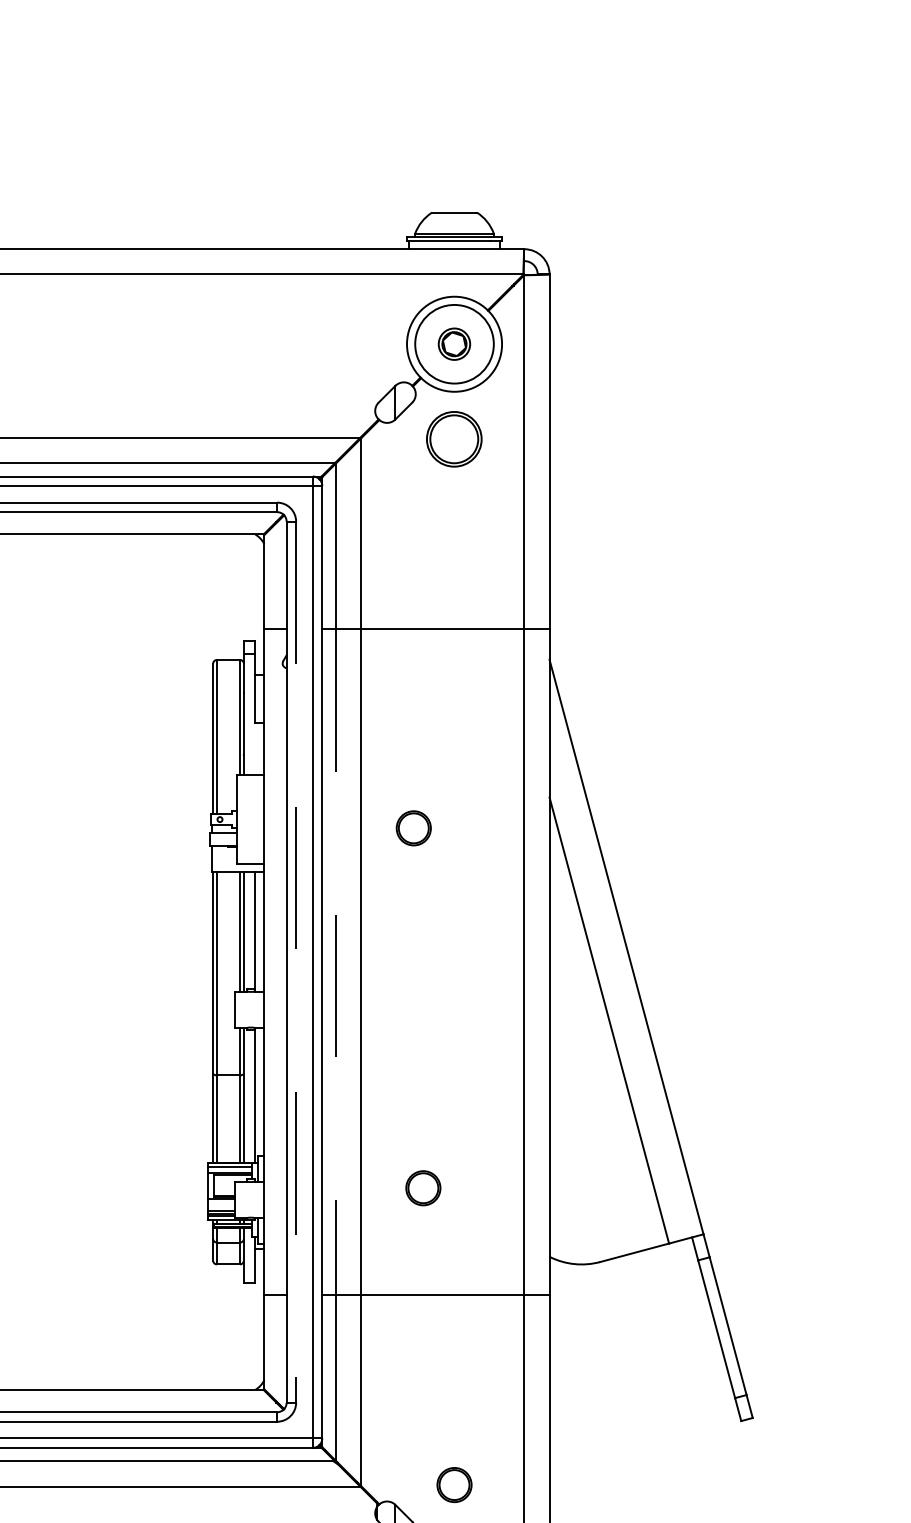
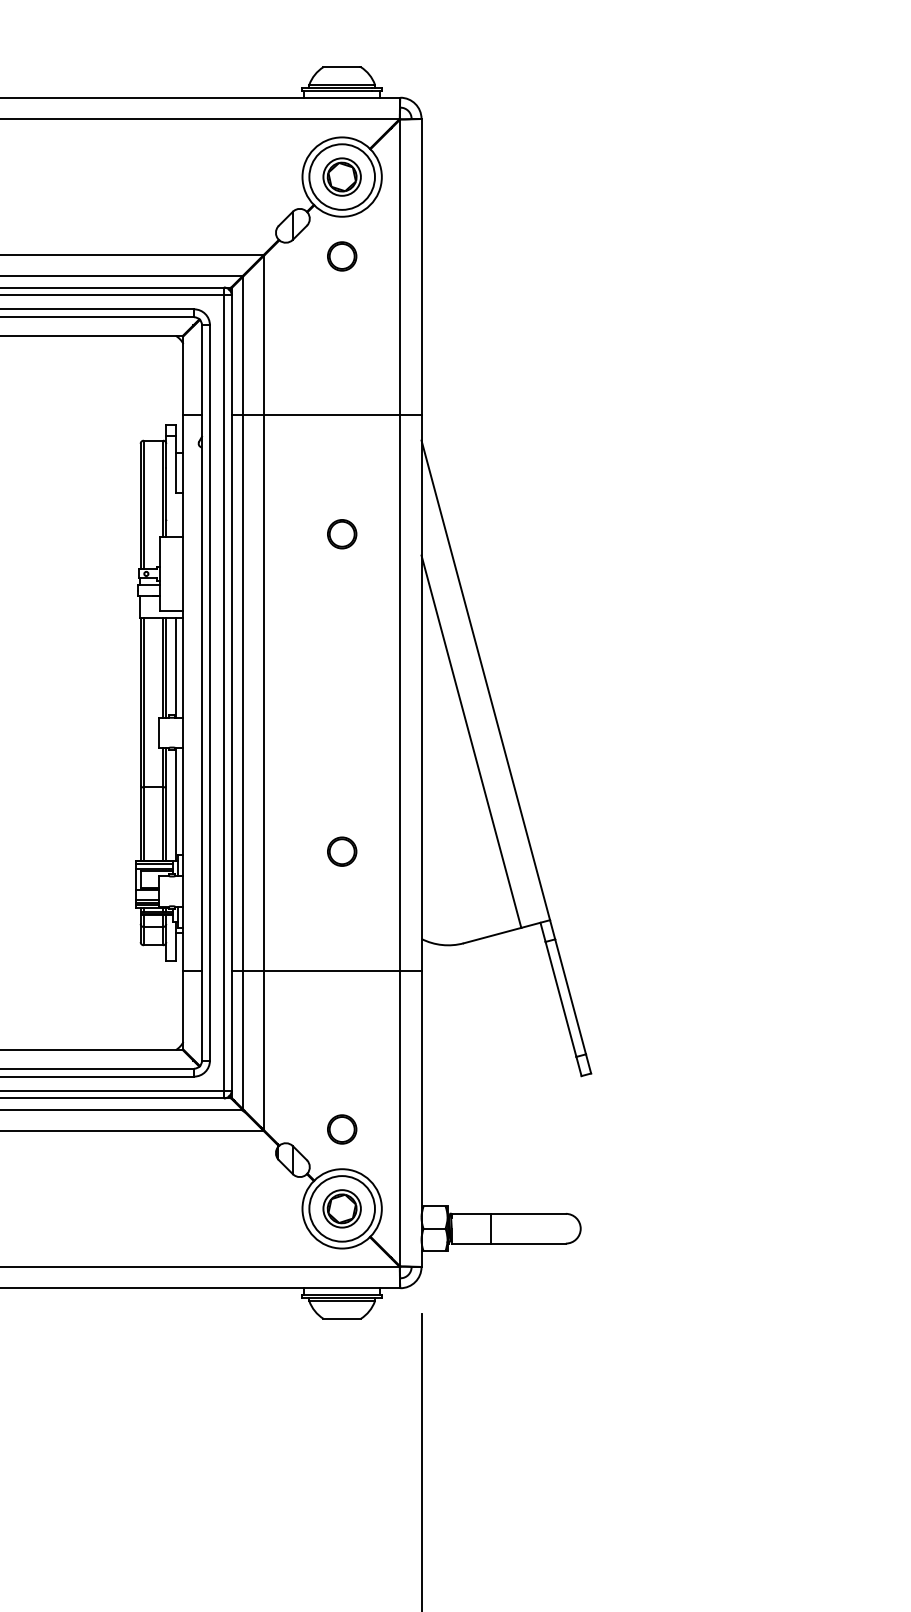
part: (453, 343) -> (341, 176), size x1.43
part: (454, 439) -> (342, 256), size x0.62
part: (414, 828) -> (342, 534), moved
line: (295, 961) -> (209, 692), dashed -> solid
line: (335, 961) -> (242, 692), dashed -> solid
part: (423, 1188) -> (342, 851), moved

